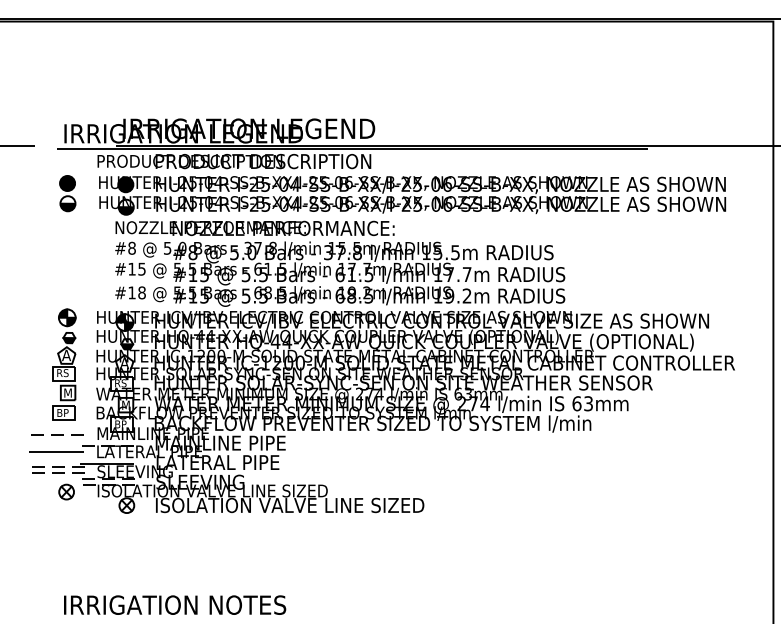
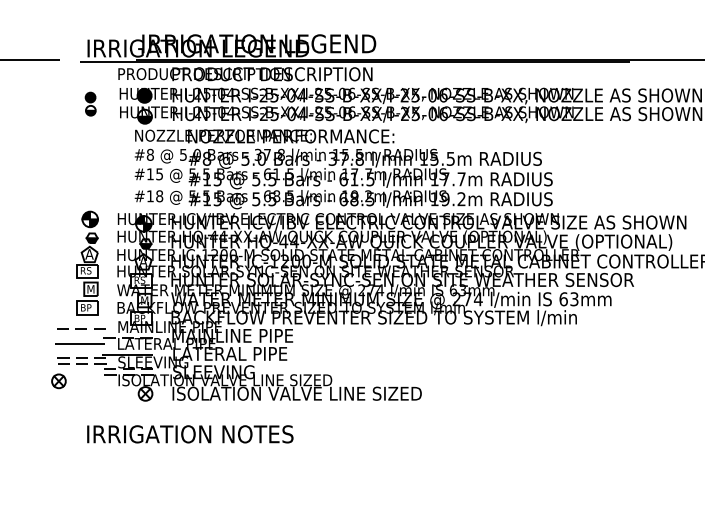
part: (67, 193) -> (90, 103), size x0.7
part: (66, 491) -> (58, 380), moved
text: (175, 604) -> (190, 433), moved

